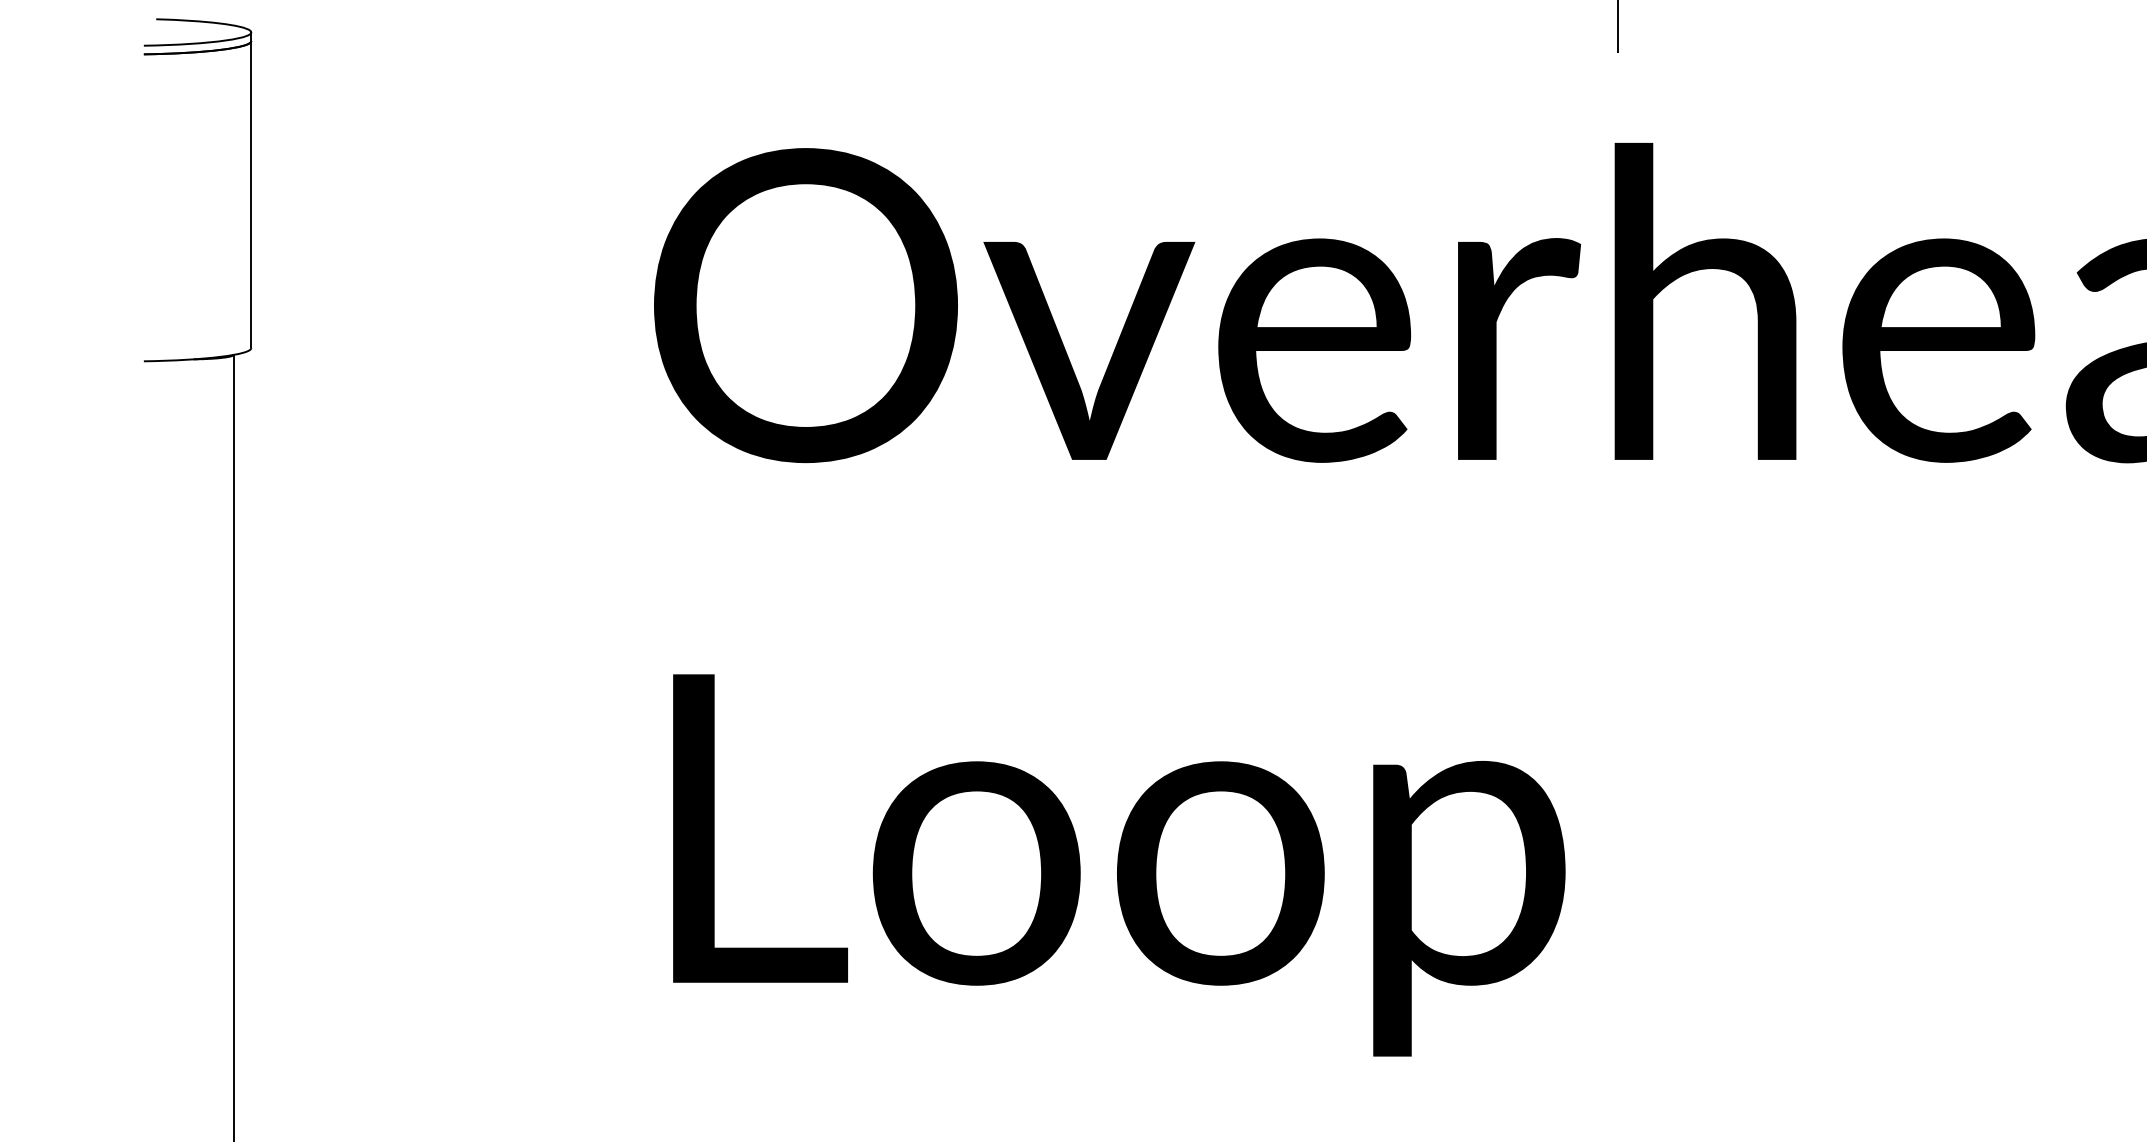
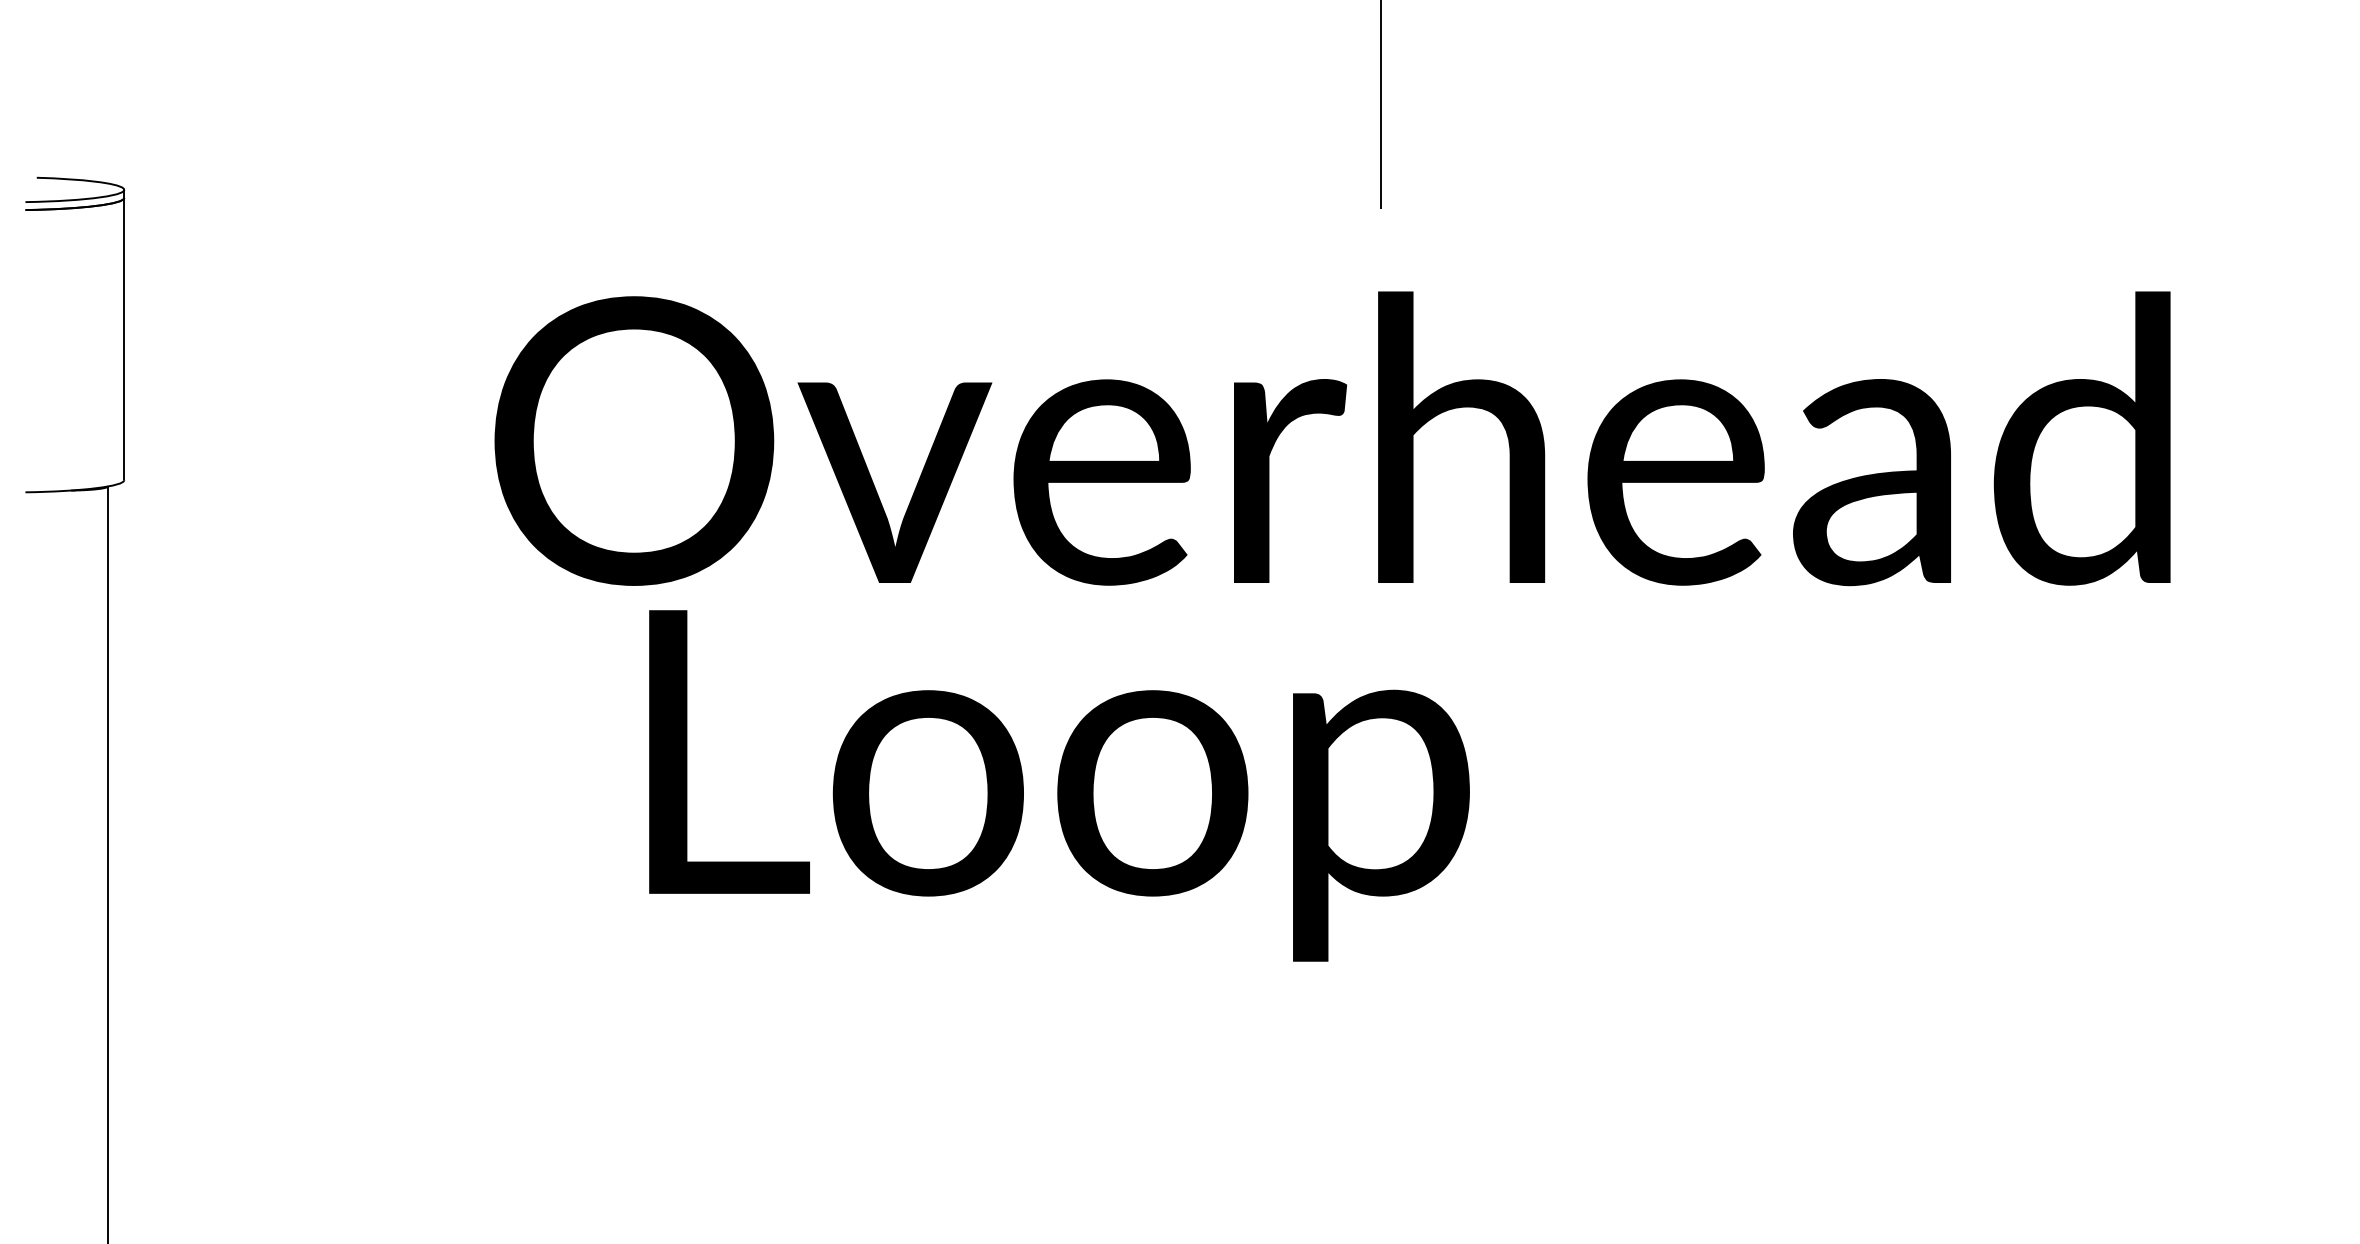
text: (1119, 864) -> (1059, 785), moved

